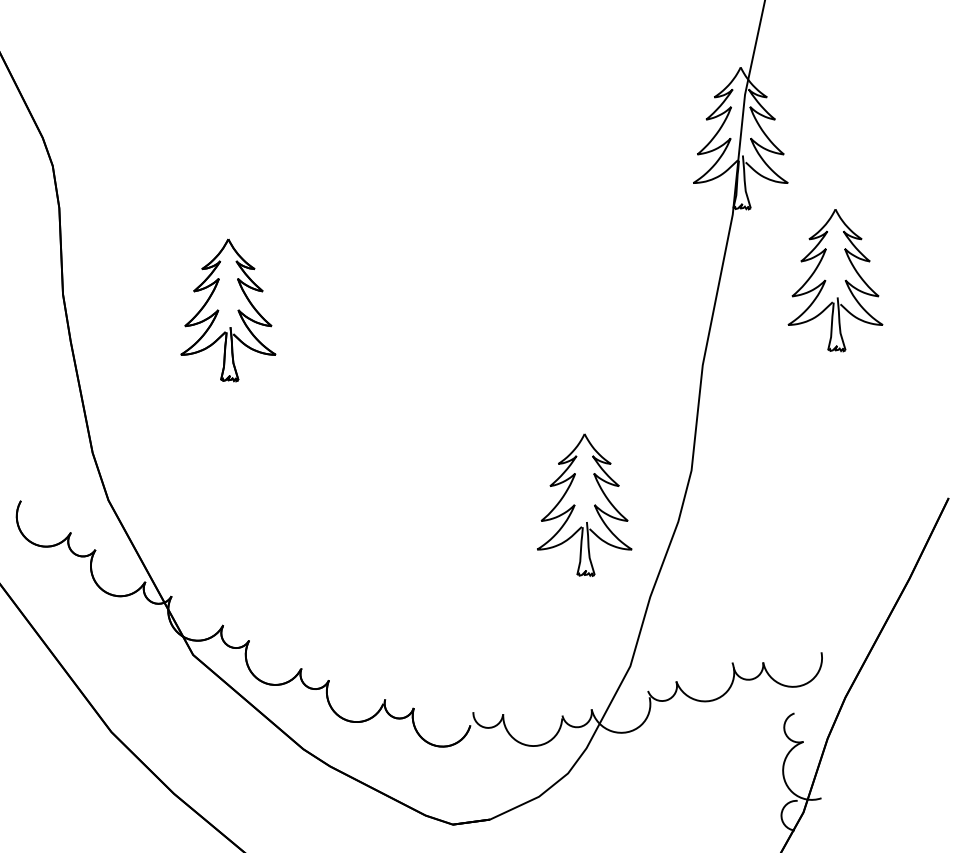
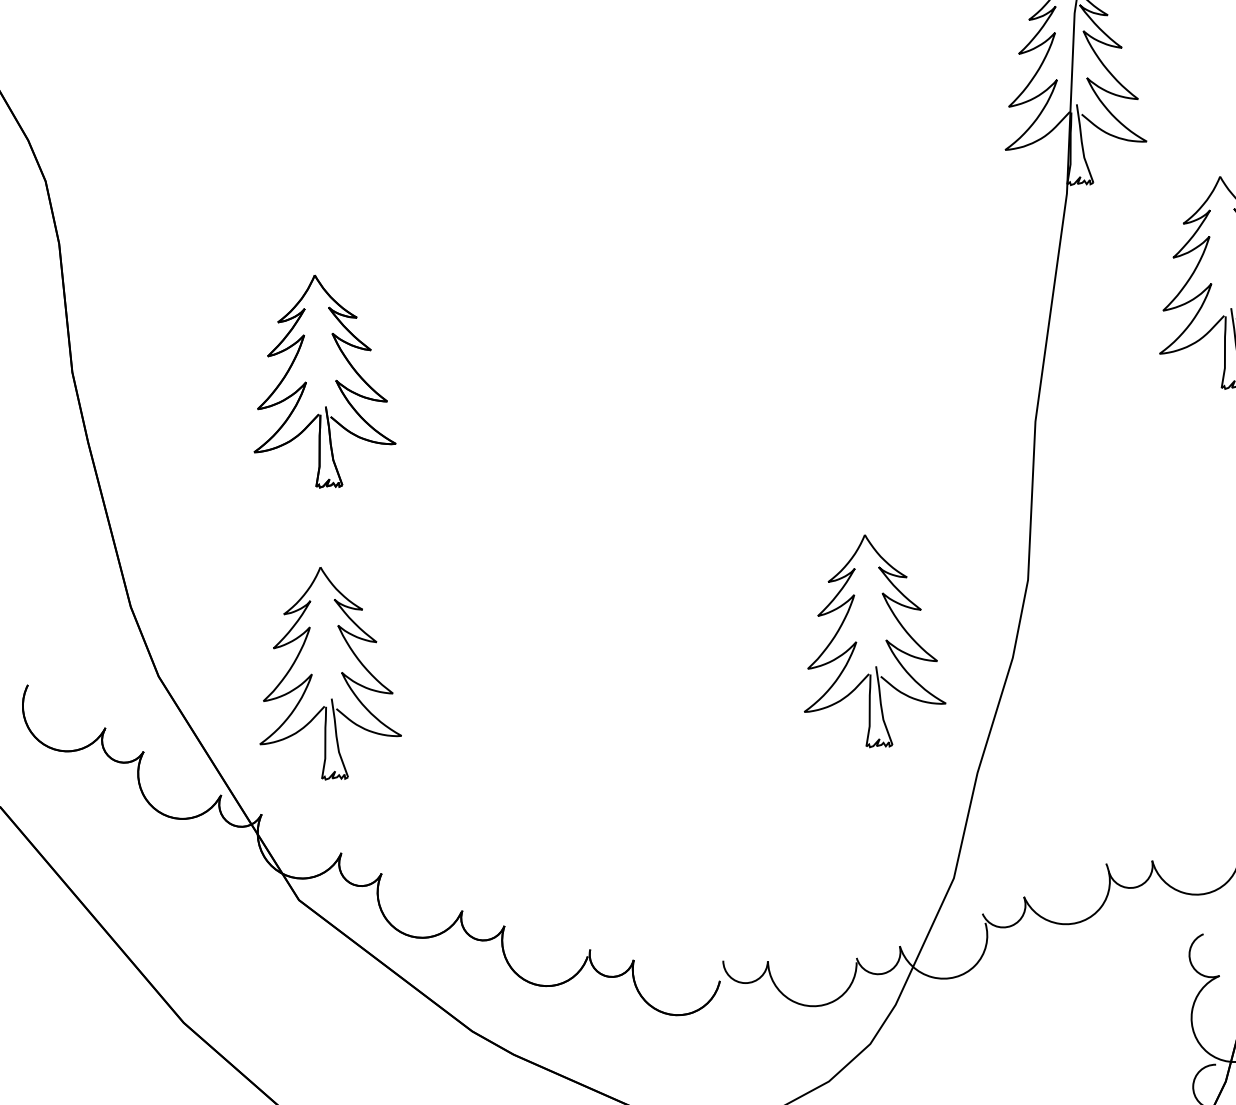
part: (220, 504) -> (326, 672), added

